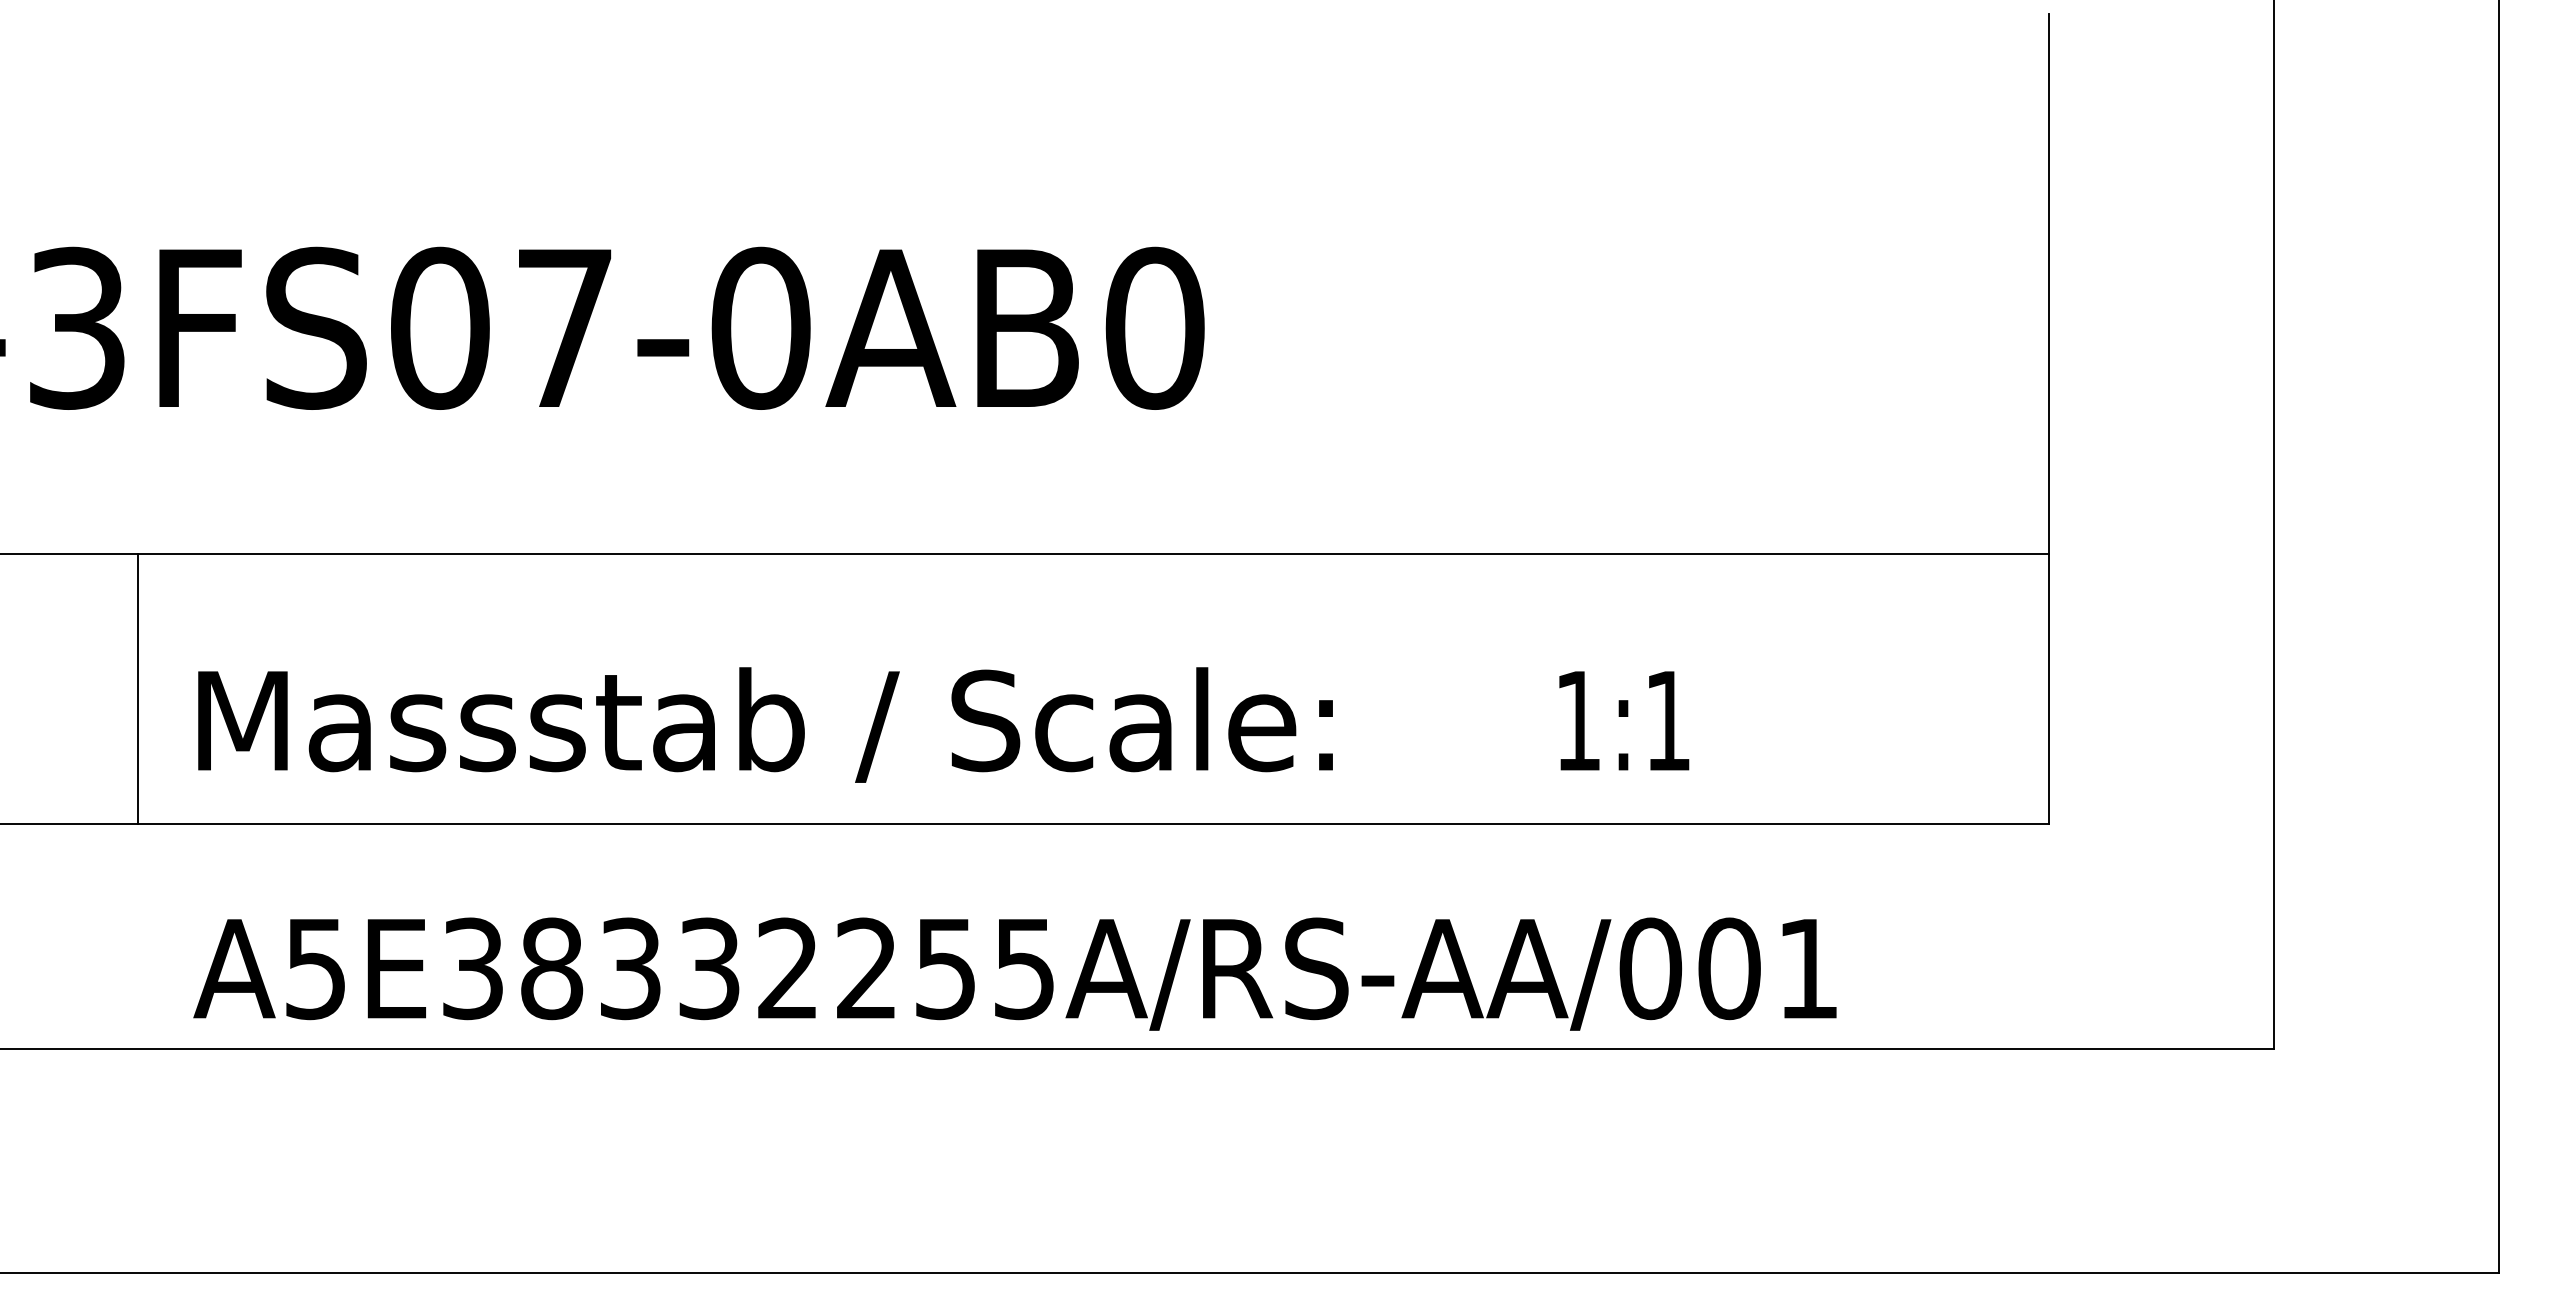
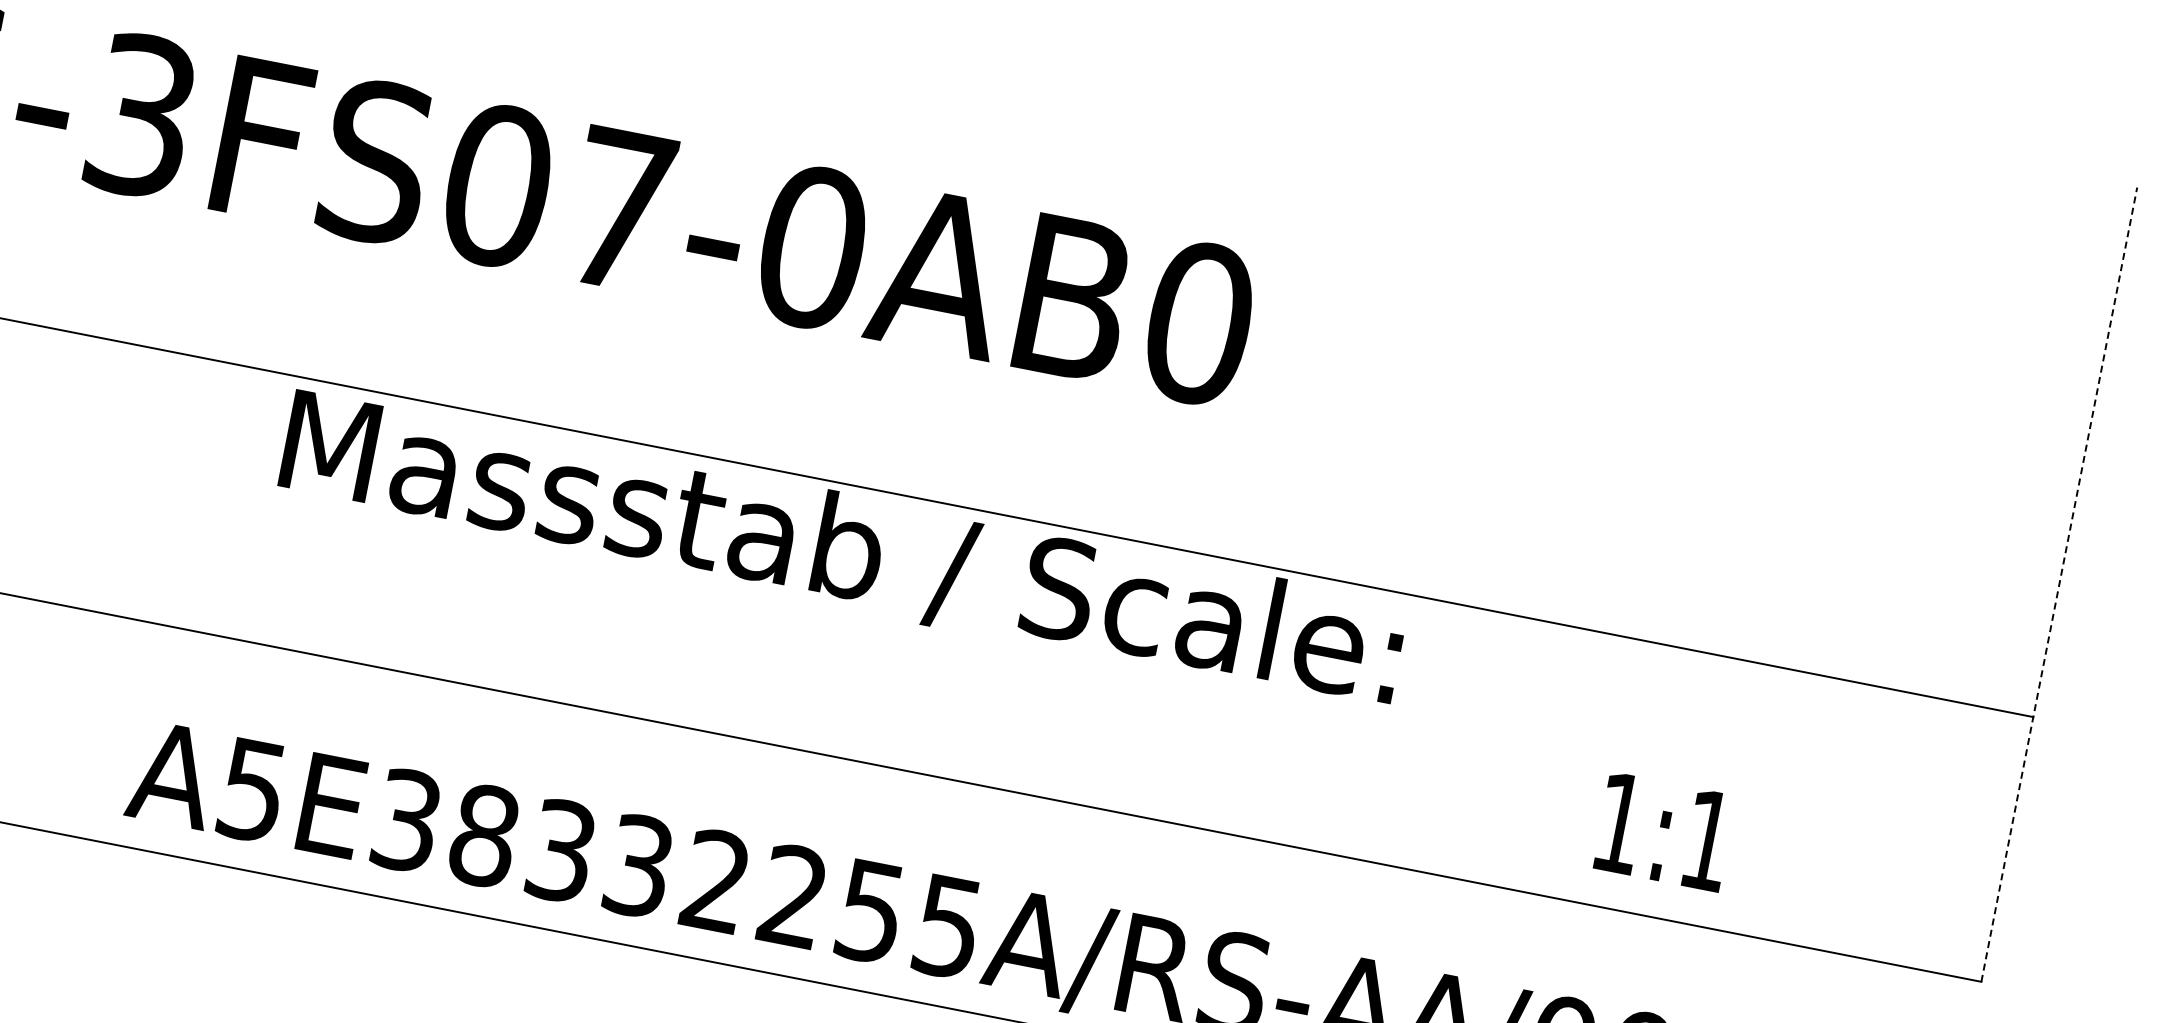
line: (2049, 419) -> (2059, 585), solid -> dashed
line: (138, 688) -> (132, 481), removed
text: (1624, 720) -> (1664, 831), moved
text: (765, 724) -> (842, 550), moved

